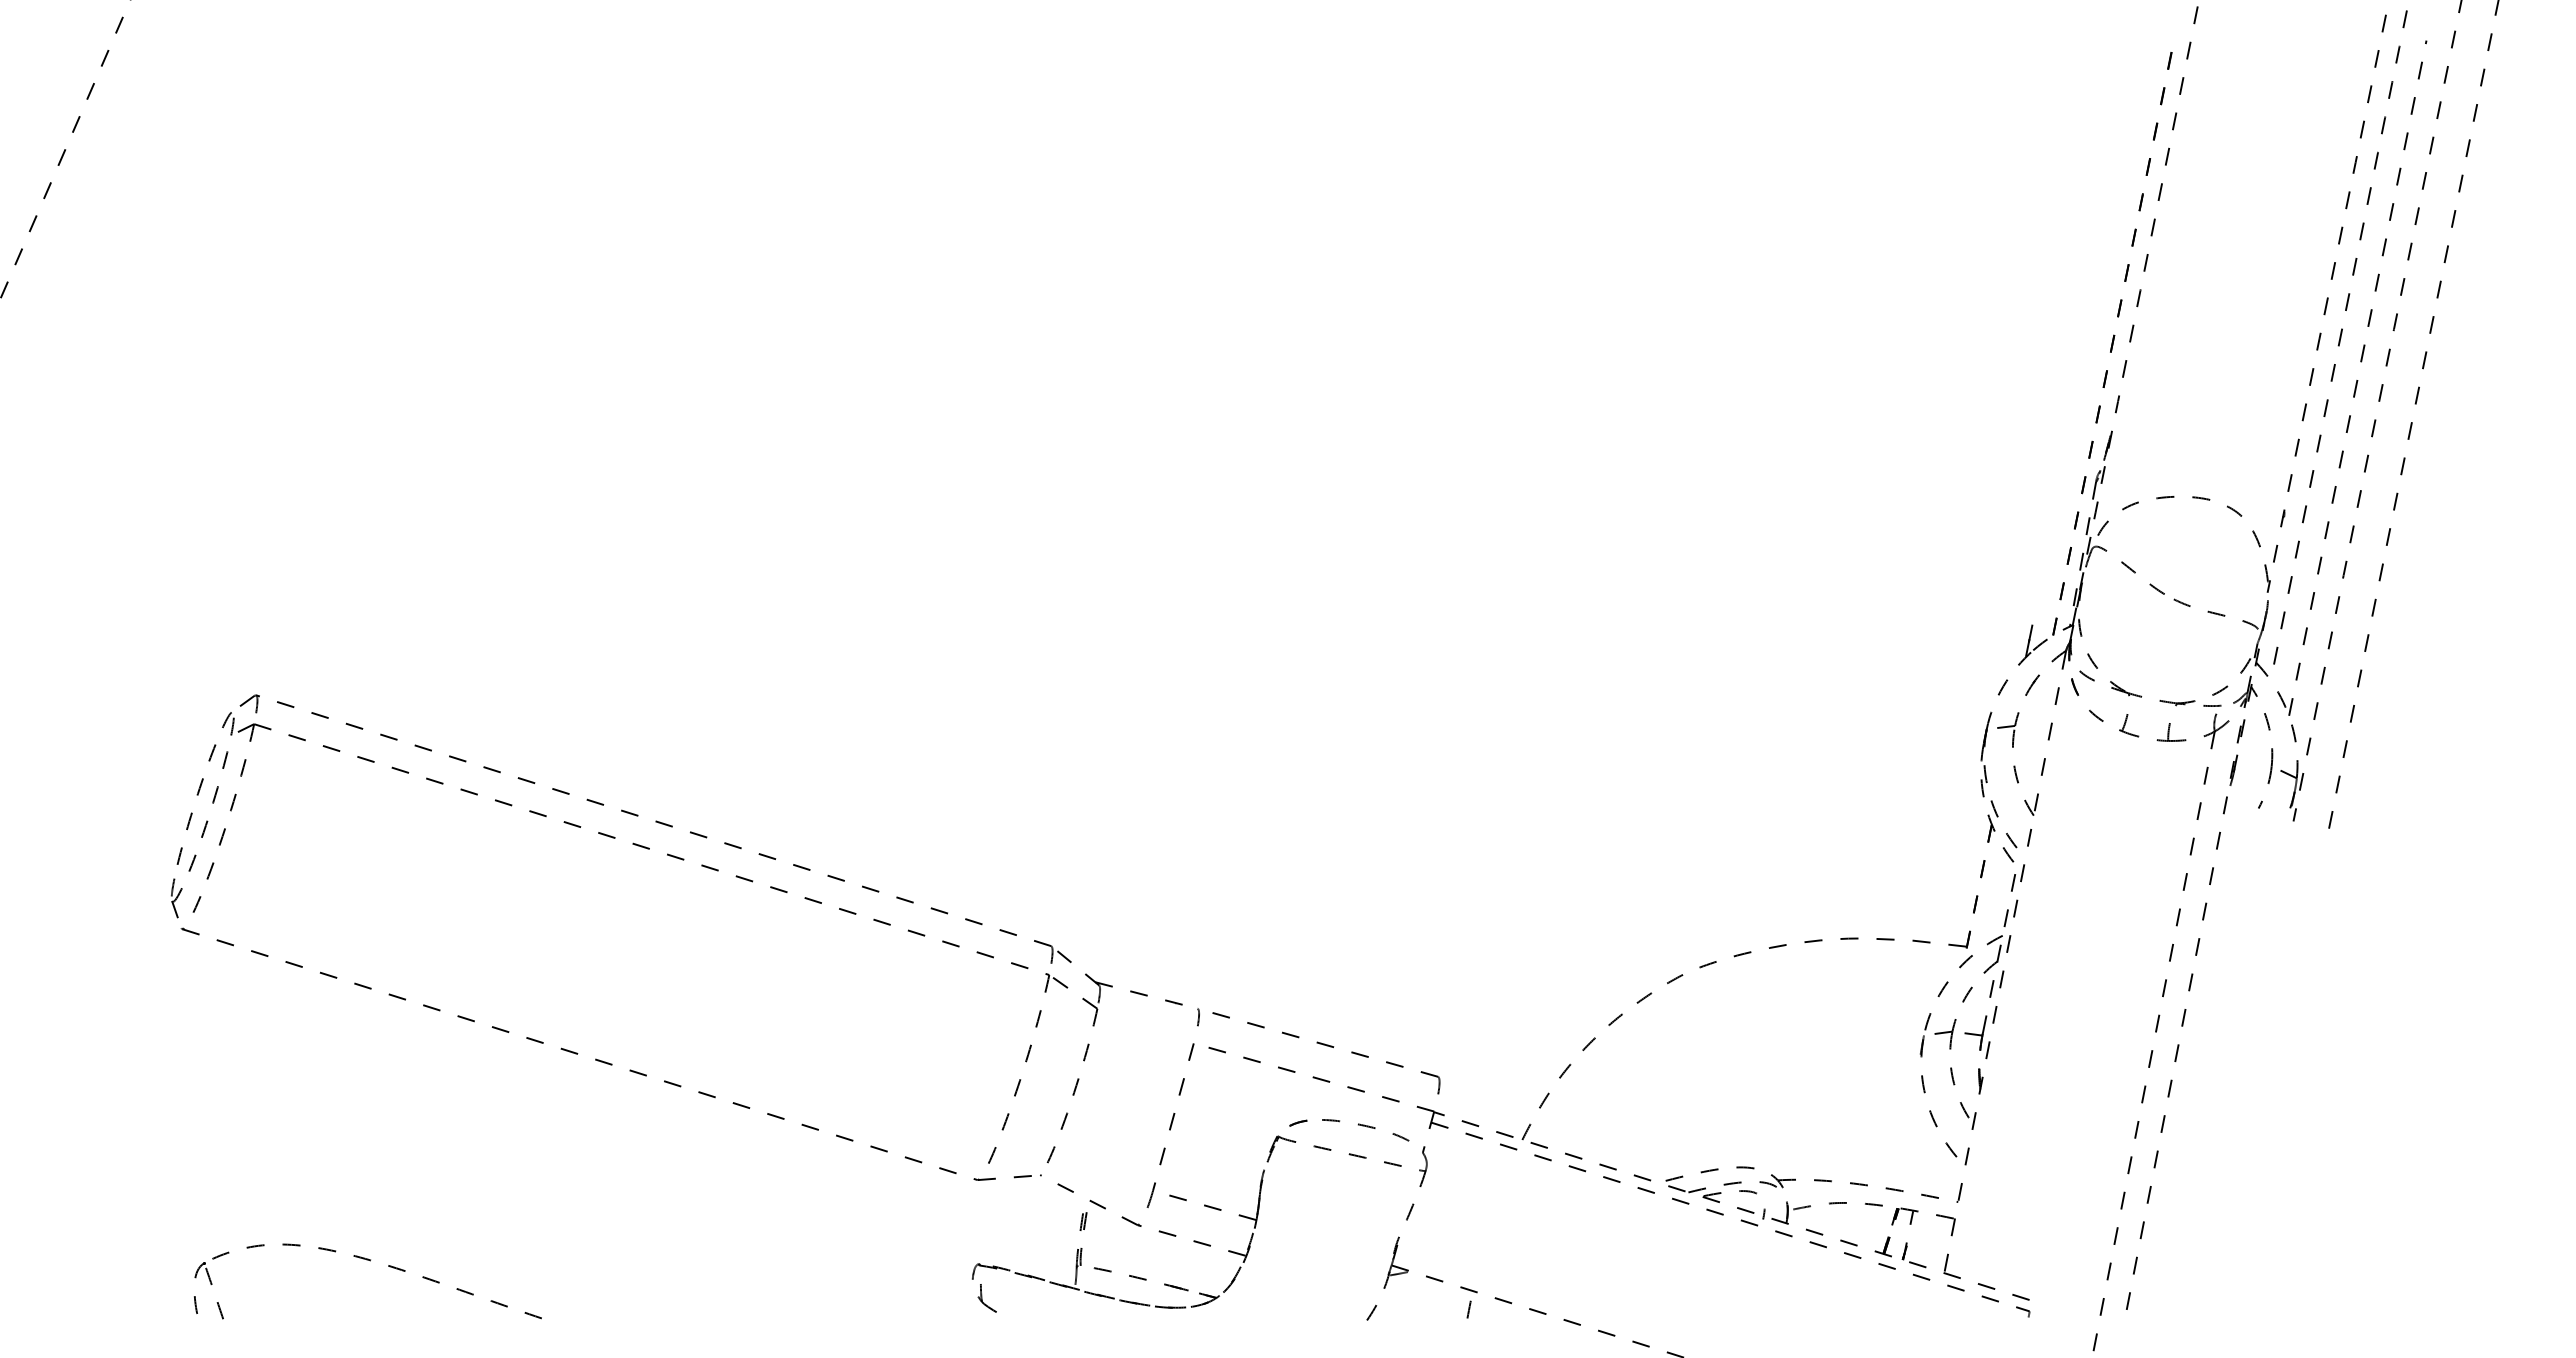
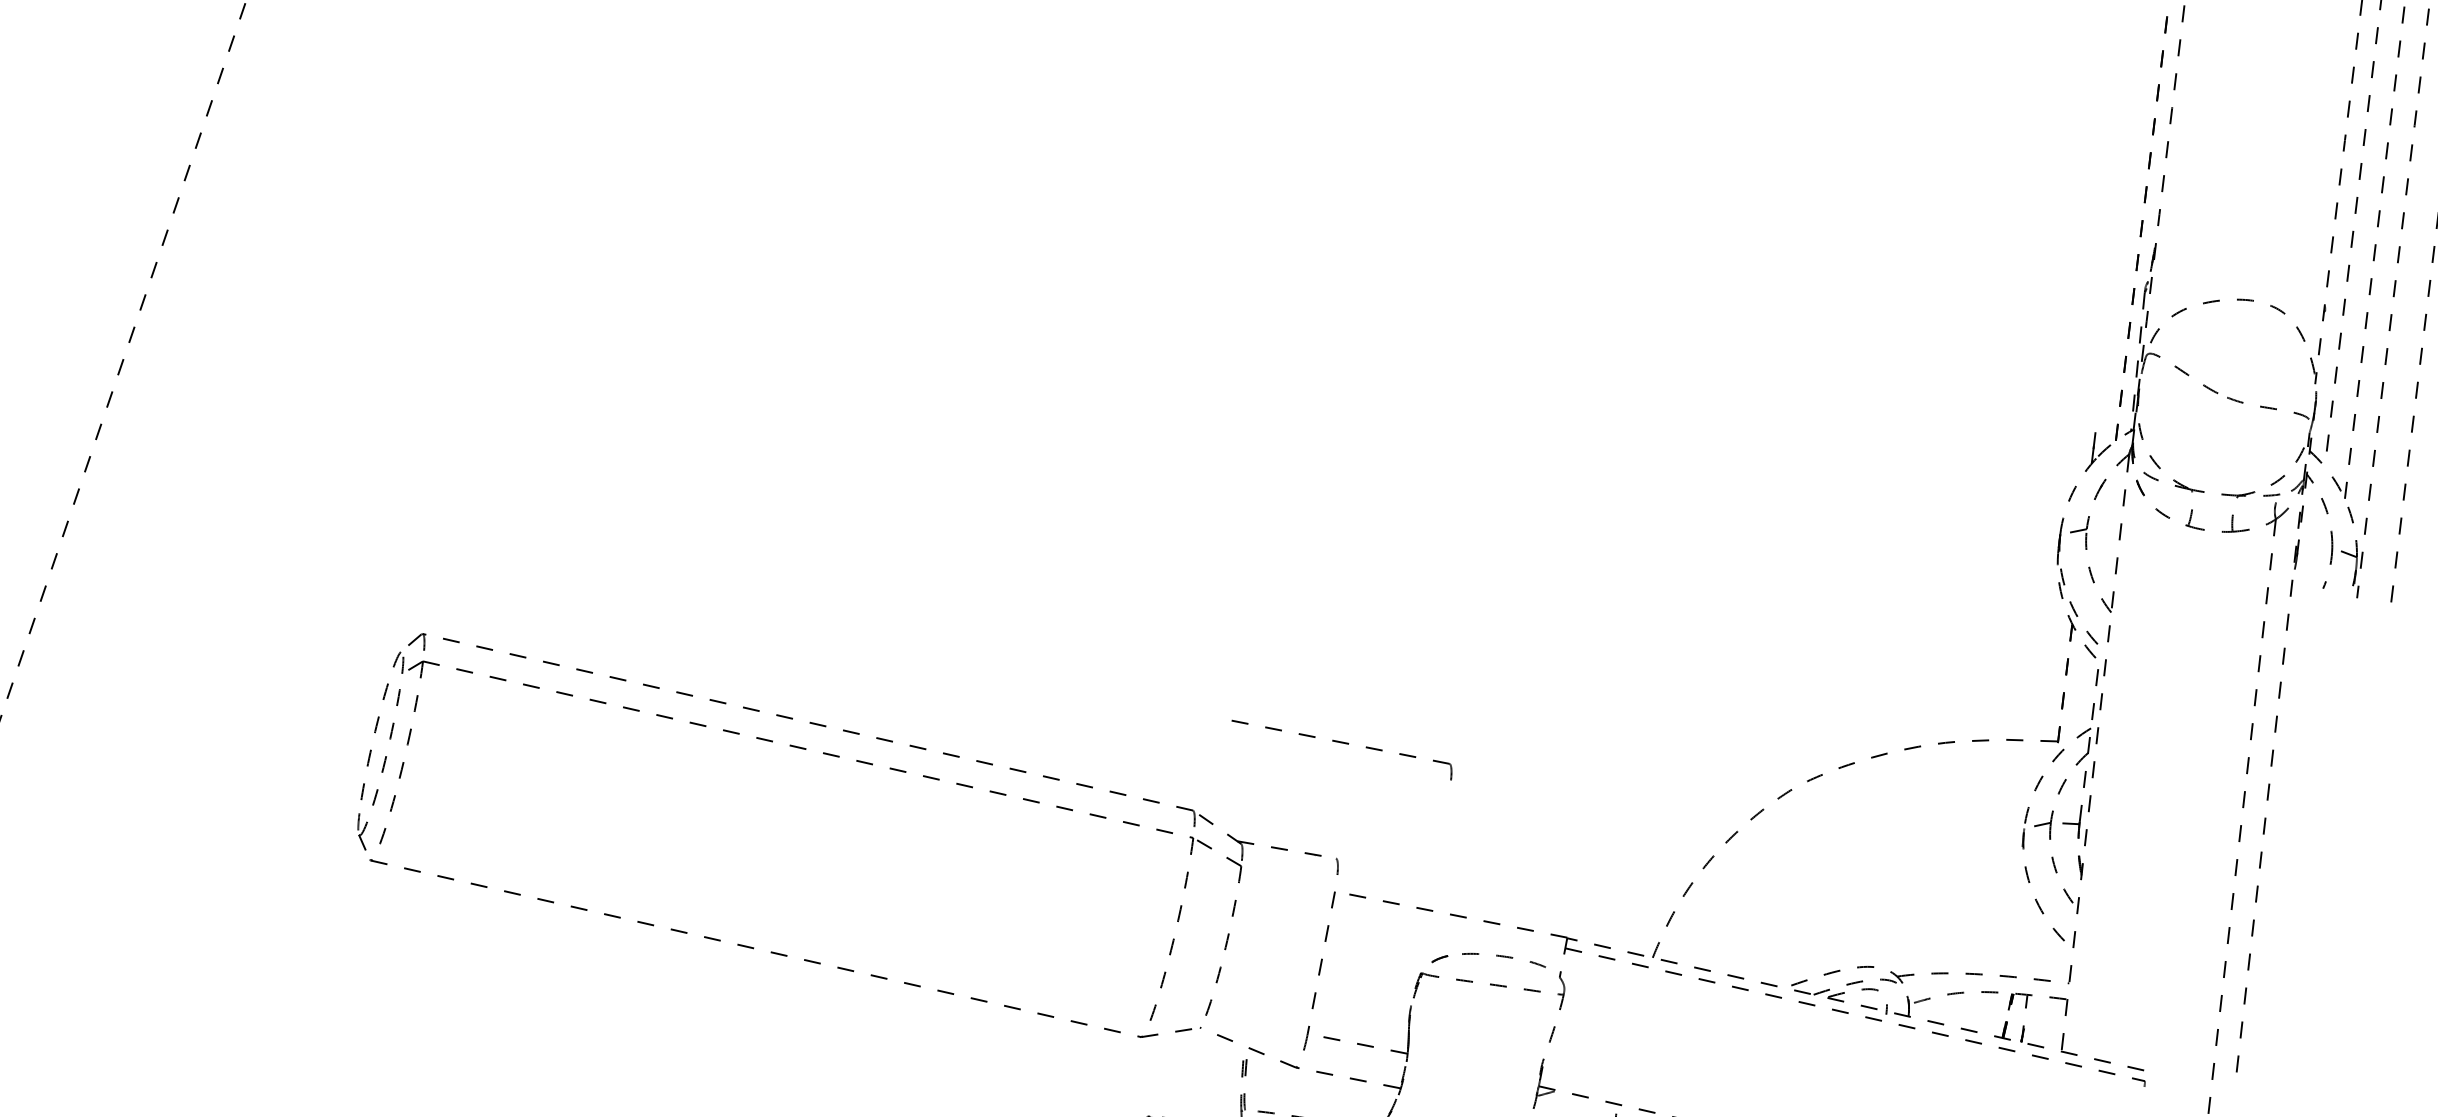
part: (1326, 1046) -> (1341, 743), moved

